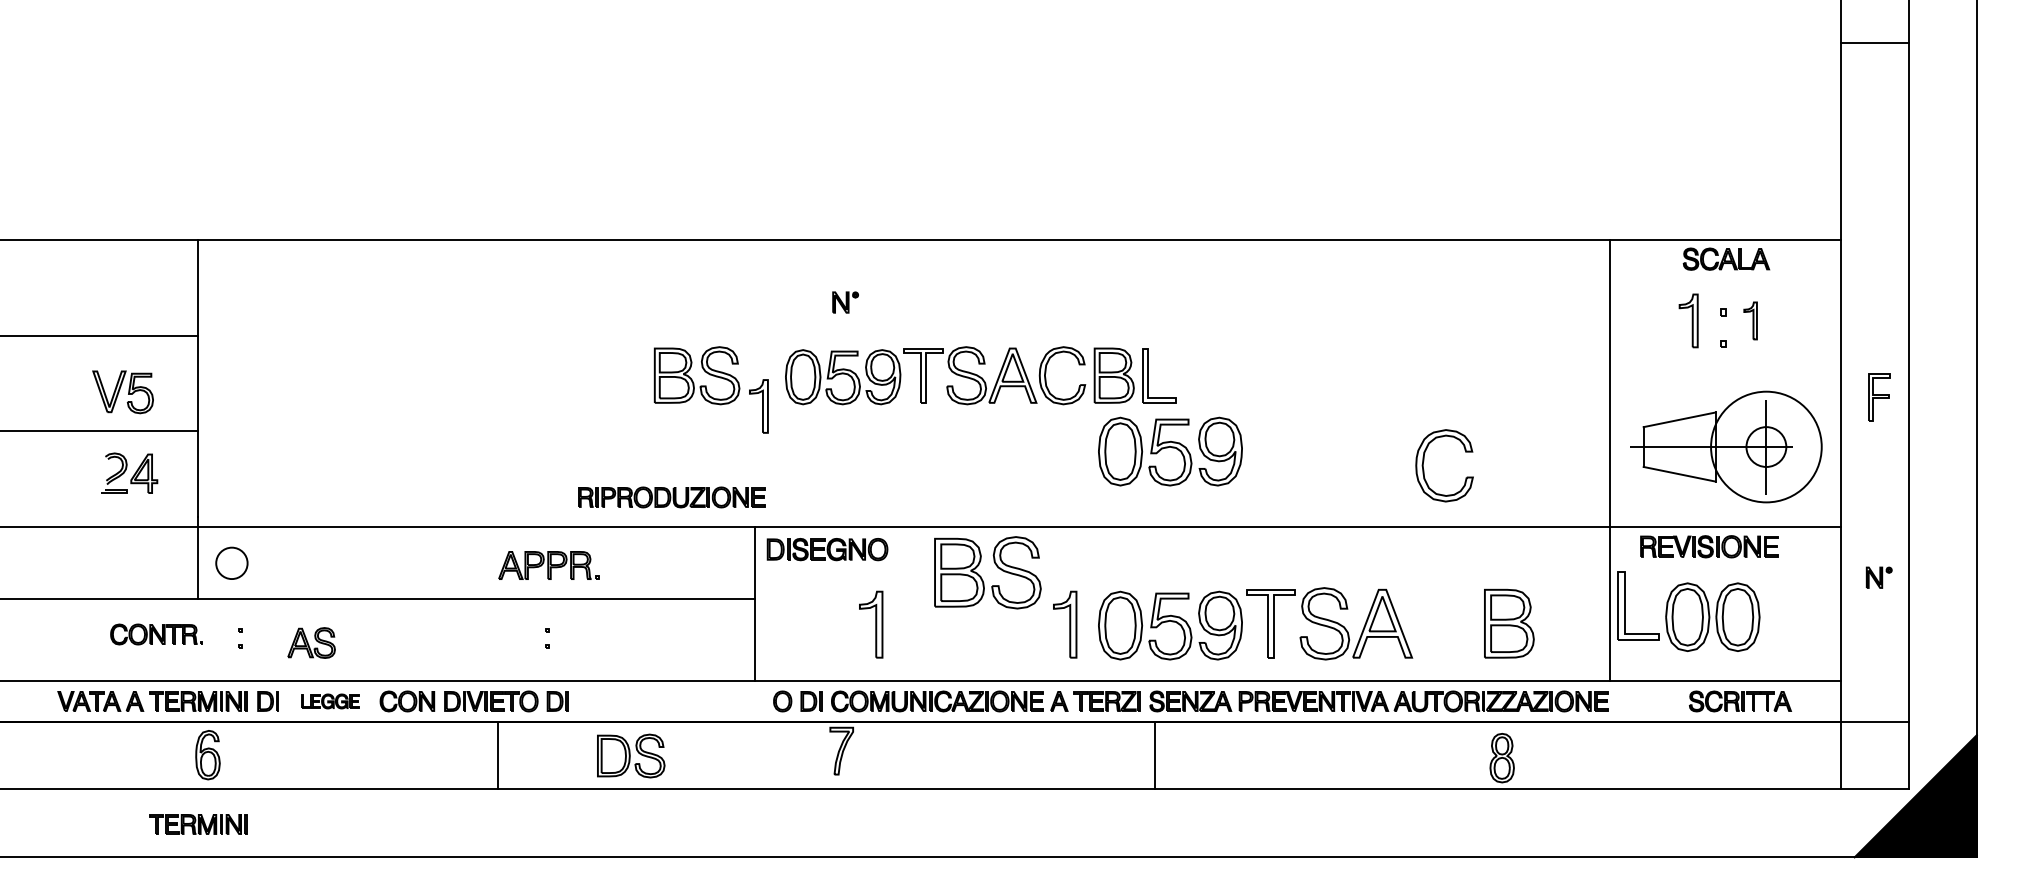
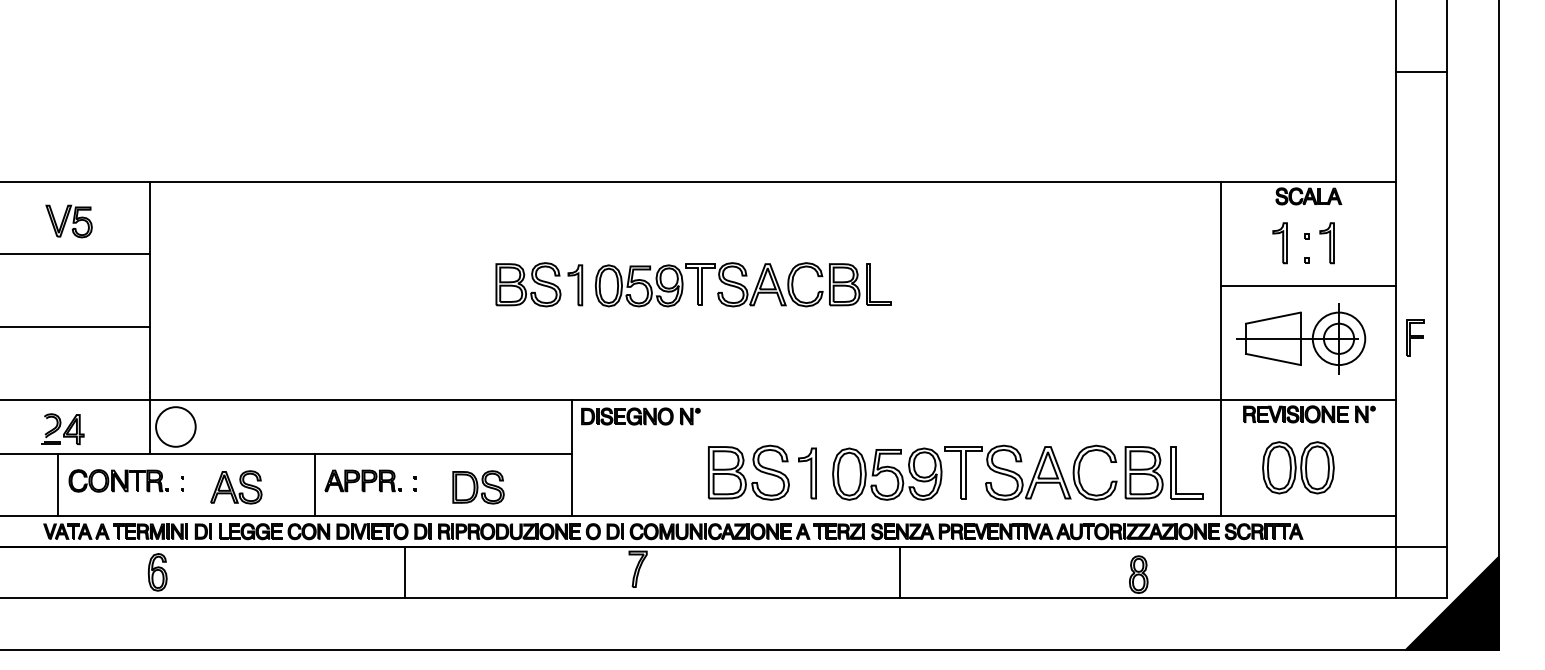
line: (1874, 42) -> (1420, 71), moved
part: (845, 302) -> (690, 416), moved
part: (1750, 320) -> (1326, 242), size x1.43
line: (1725, 376) -> (1308, 285), added
part: (122, 392) -> (68, 221), moved
part: (1879, 397) -> (1415, 337), moved
part: (758, 406) -> (575, 285), moved
circle: (1765, 446) -> (1338, 338), size x0.62
part: (1170, 451) -> (887, 342), removed
part: (1424, 461) -> (1079, 469), moved
part: (129, 472) -> (62, 428), moved
part: (671, 497) -> (509, 531), moved
circle: (231, 563) -> (175, 427), size x1.67
part: (548, 565) -> (362, 480), moved
part: (981, 576) -> (744, 475), moved
part: (1878, 577) -> (1364, 414), moved
part: (1625, 605) -> (1176, 472), moved
part: (871, 624) -> (660, 473), removed
part: (156, 634) -> (118, 480), size x1.43
line: (76, 639) -> (58, 484), added
line: (415, 639) -> (315, 484), added
part: (311, 642) -> (236, 486), size x1.43
part: (330, 701) -> (250, 531), size x1.43
part: (1740, 701) -> (1264, 531), moved
line: (498, 755) -> (405, 572), moved
part: (631, 755) -> (478, 486), moved
line: (1154, 755) -> (900, 572), moved
part: (198, 824) -> (150, 624), removed

